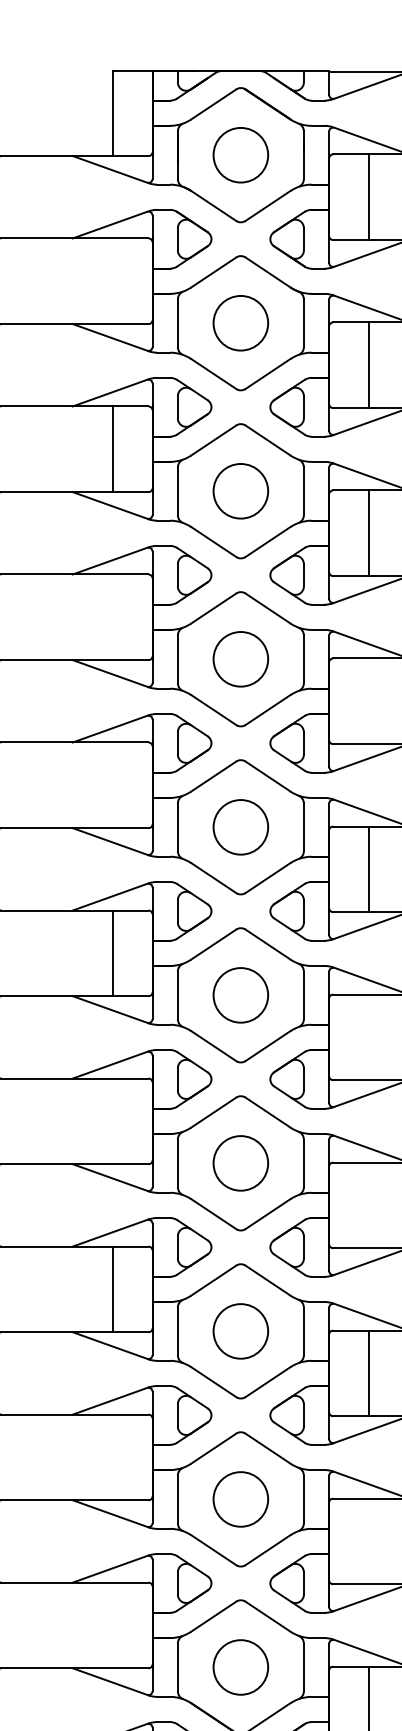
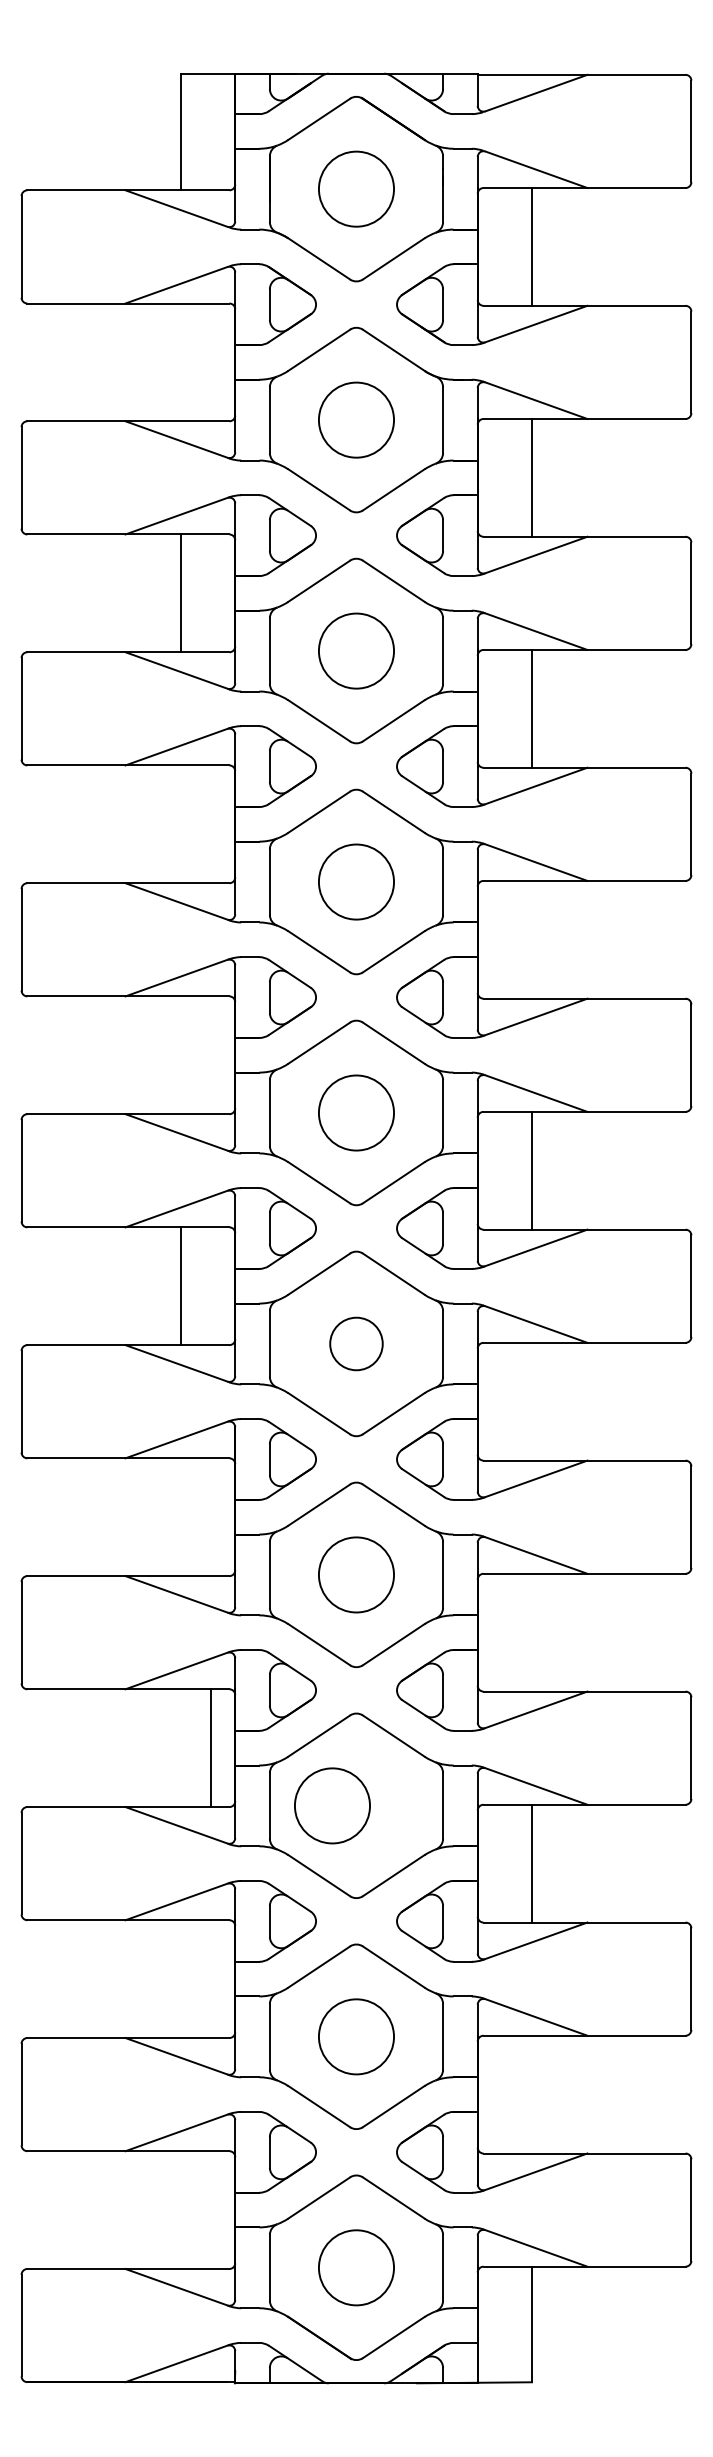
circle: (240, 995) -> (356, 1343), size x0.7
line: (112, 1289) -> (210, 1748), moved
circle: (240, 1331) -> (332, 1805), moved

